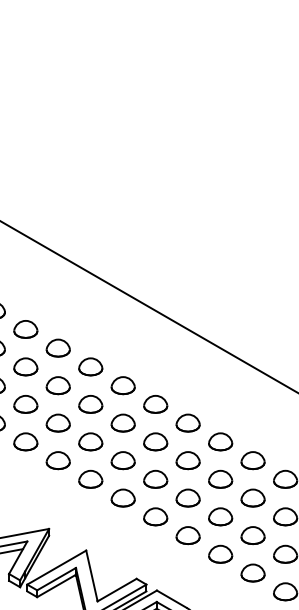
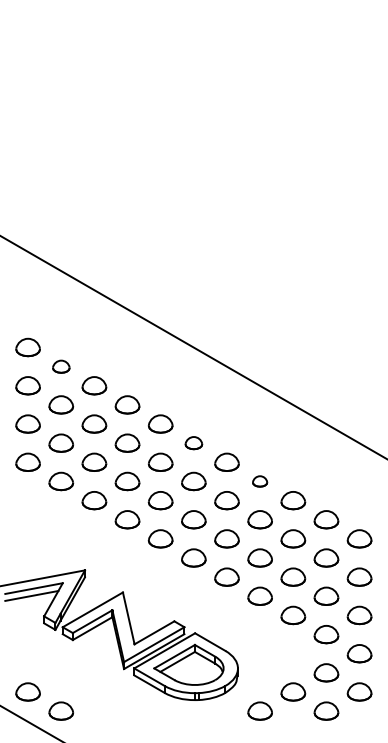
part: (26, 329) -> (61, 366), size x0.7
part: (155, 403) -> (193, 442), size x0.7
part: (219, 441) -> (259, 481), size x0.6

